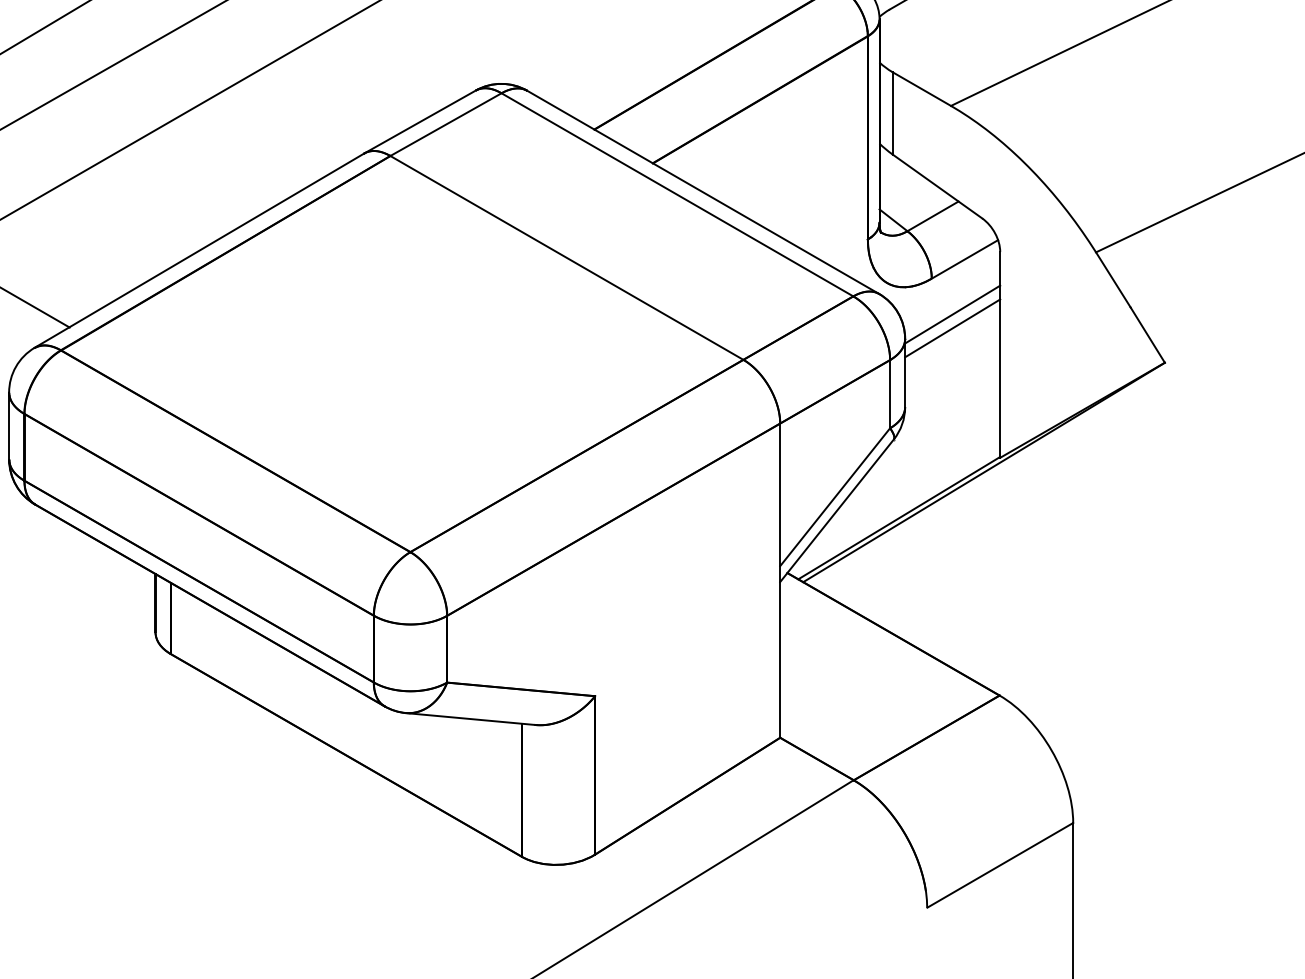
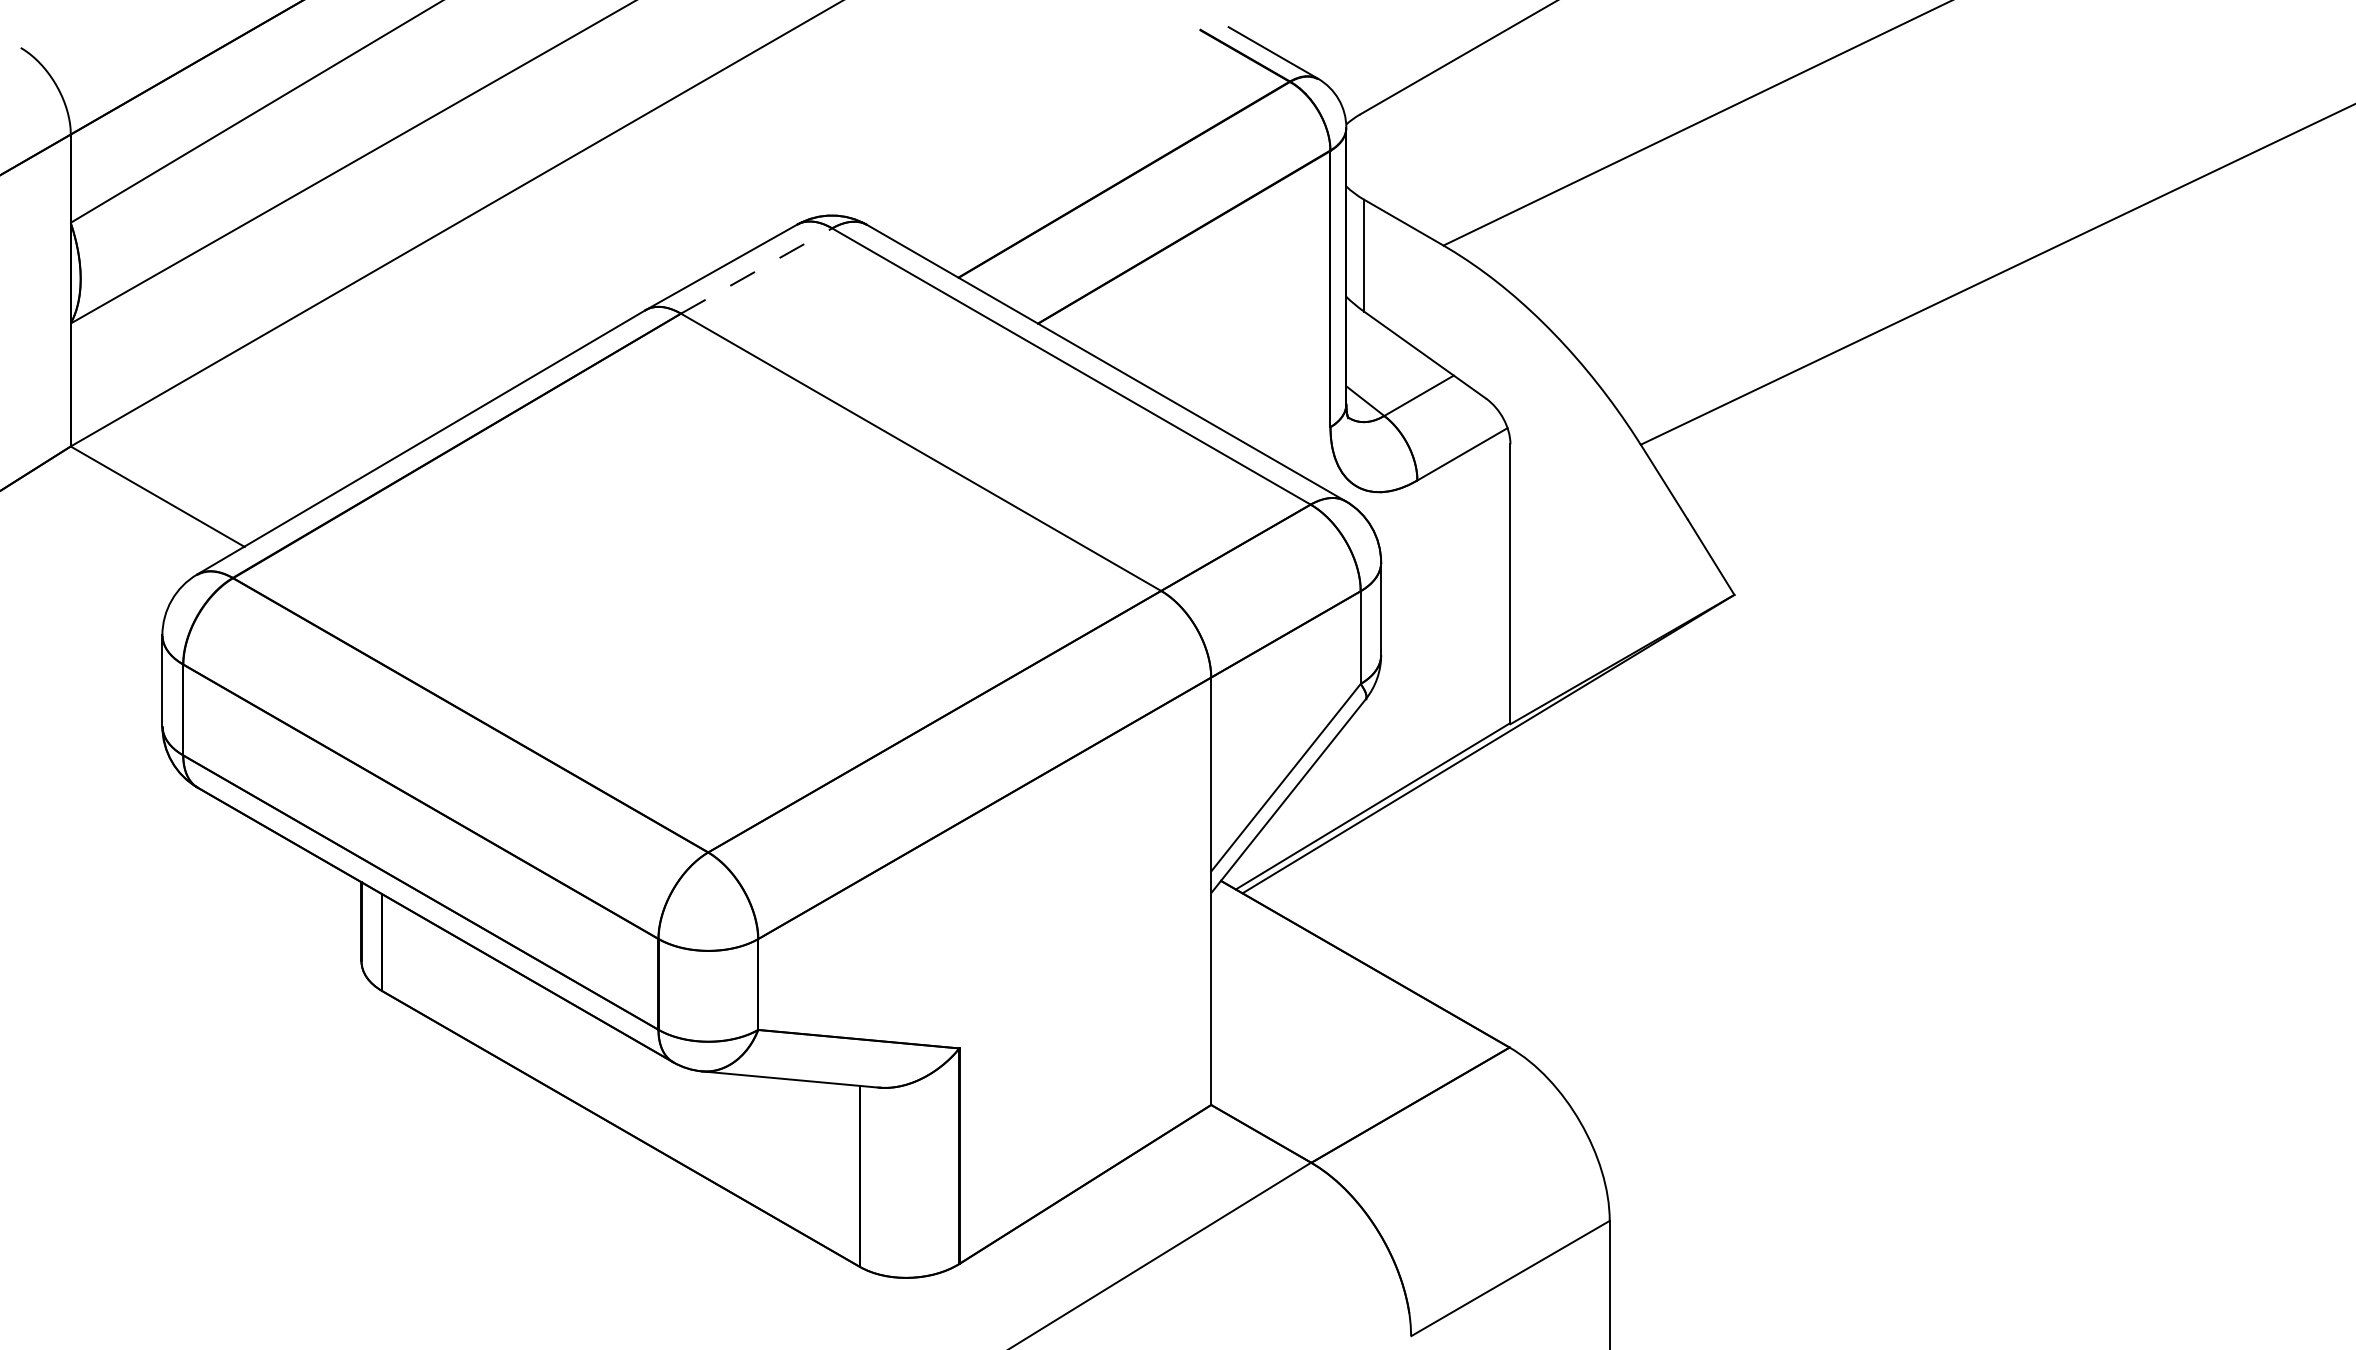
line: (445, 125) -> (756, 271), solid -> dashed
line: (952, 314) -> (1445, 529), removed
line: (952, 327) -> (1445, 547), removed

